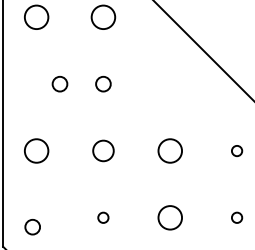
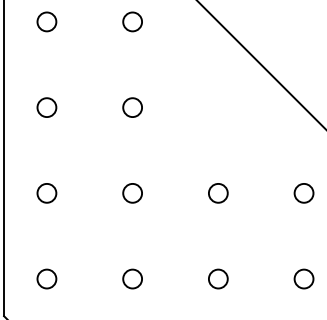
circle: (36, 17) -> (46, 21), size x0.62
circle: (103, 17) -> (132, 21), size x0.62
circle: (59, 84) -> (46, 107), moved
circle: (36, 150) -> (46, 192), size x0.62
circle: (169, 150) -> (217, 192), size x0.62
circle: (103, 151) -> (132, 193), size x0.71
circle: (236, 151) -> (303, 193), size x1.43
circle: (103, 217) -> (132, 278), size x1.43
circle: (169, 217) -> (217, 278), size x0.62
circle: (236, 217) -> (303, 278), size x1.43
circle: (32, 226) -> (46, 278), moved

